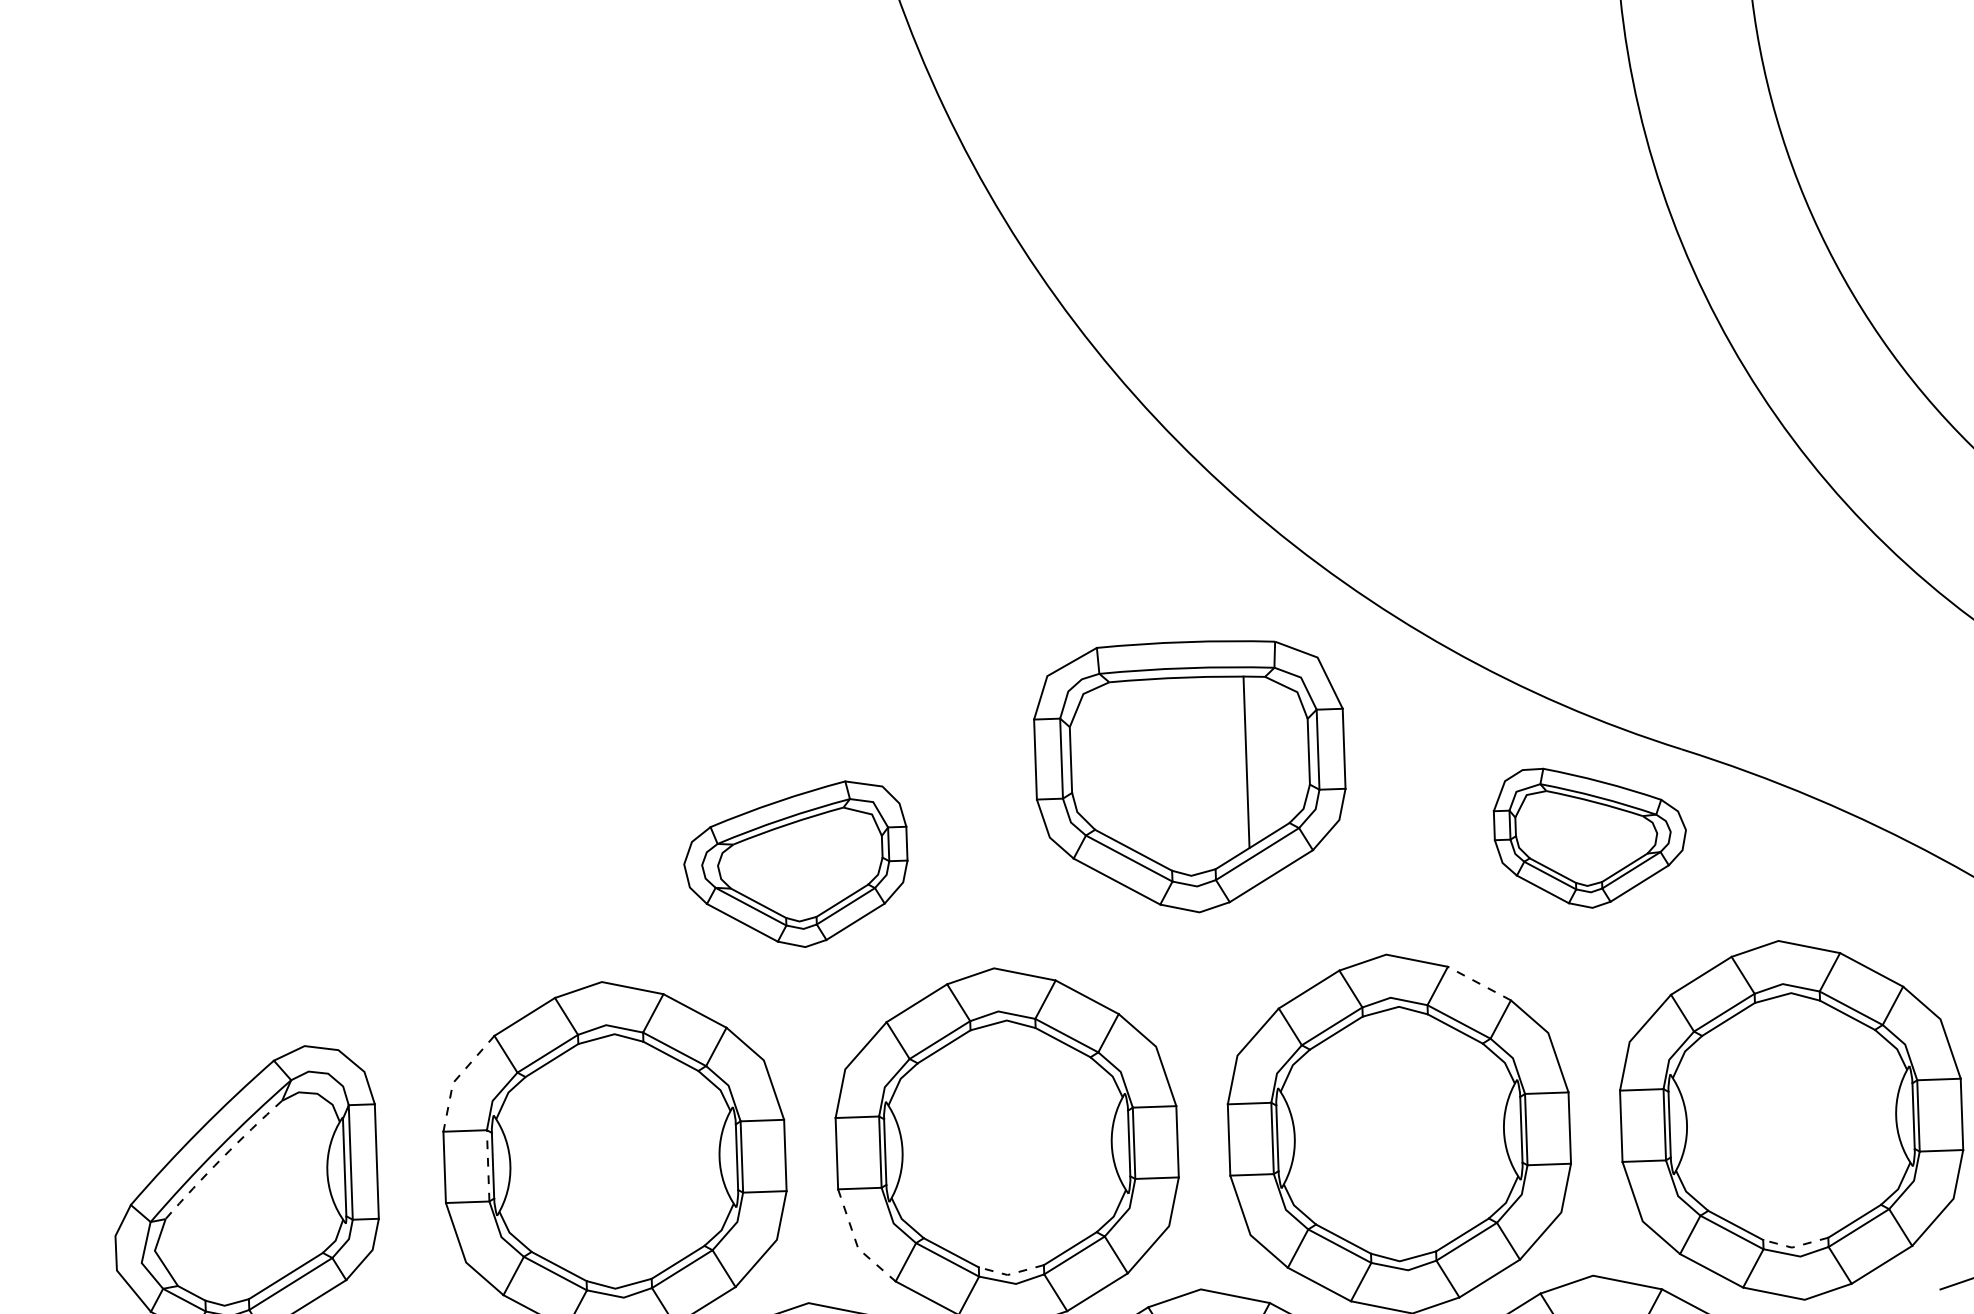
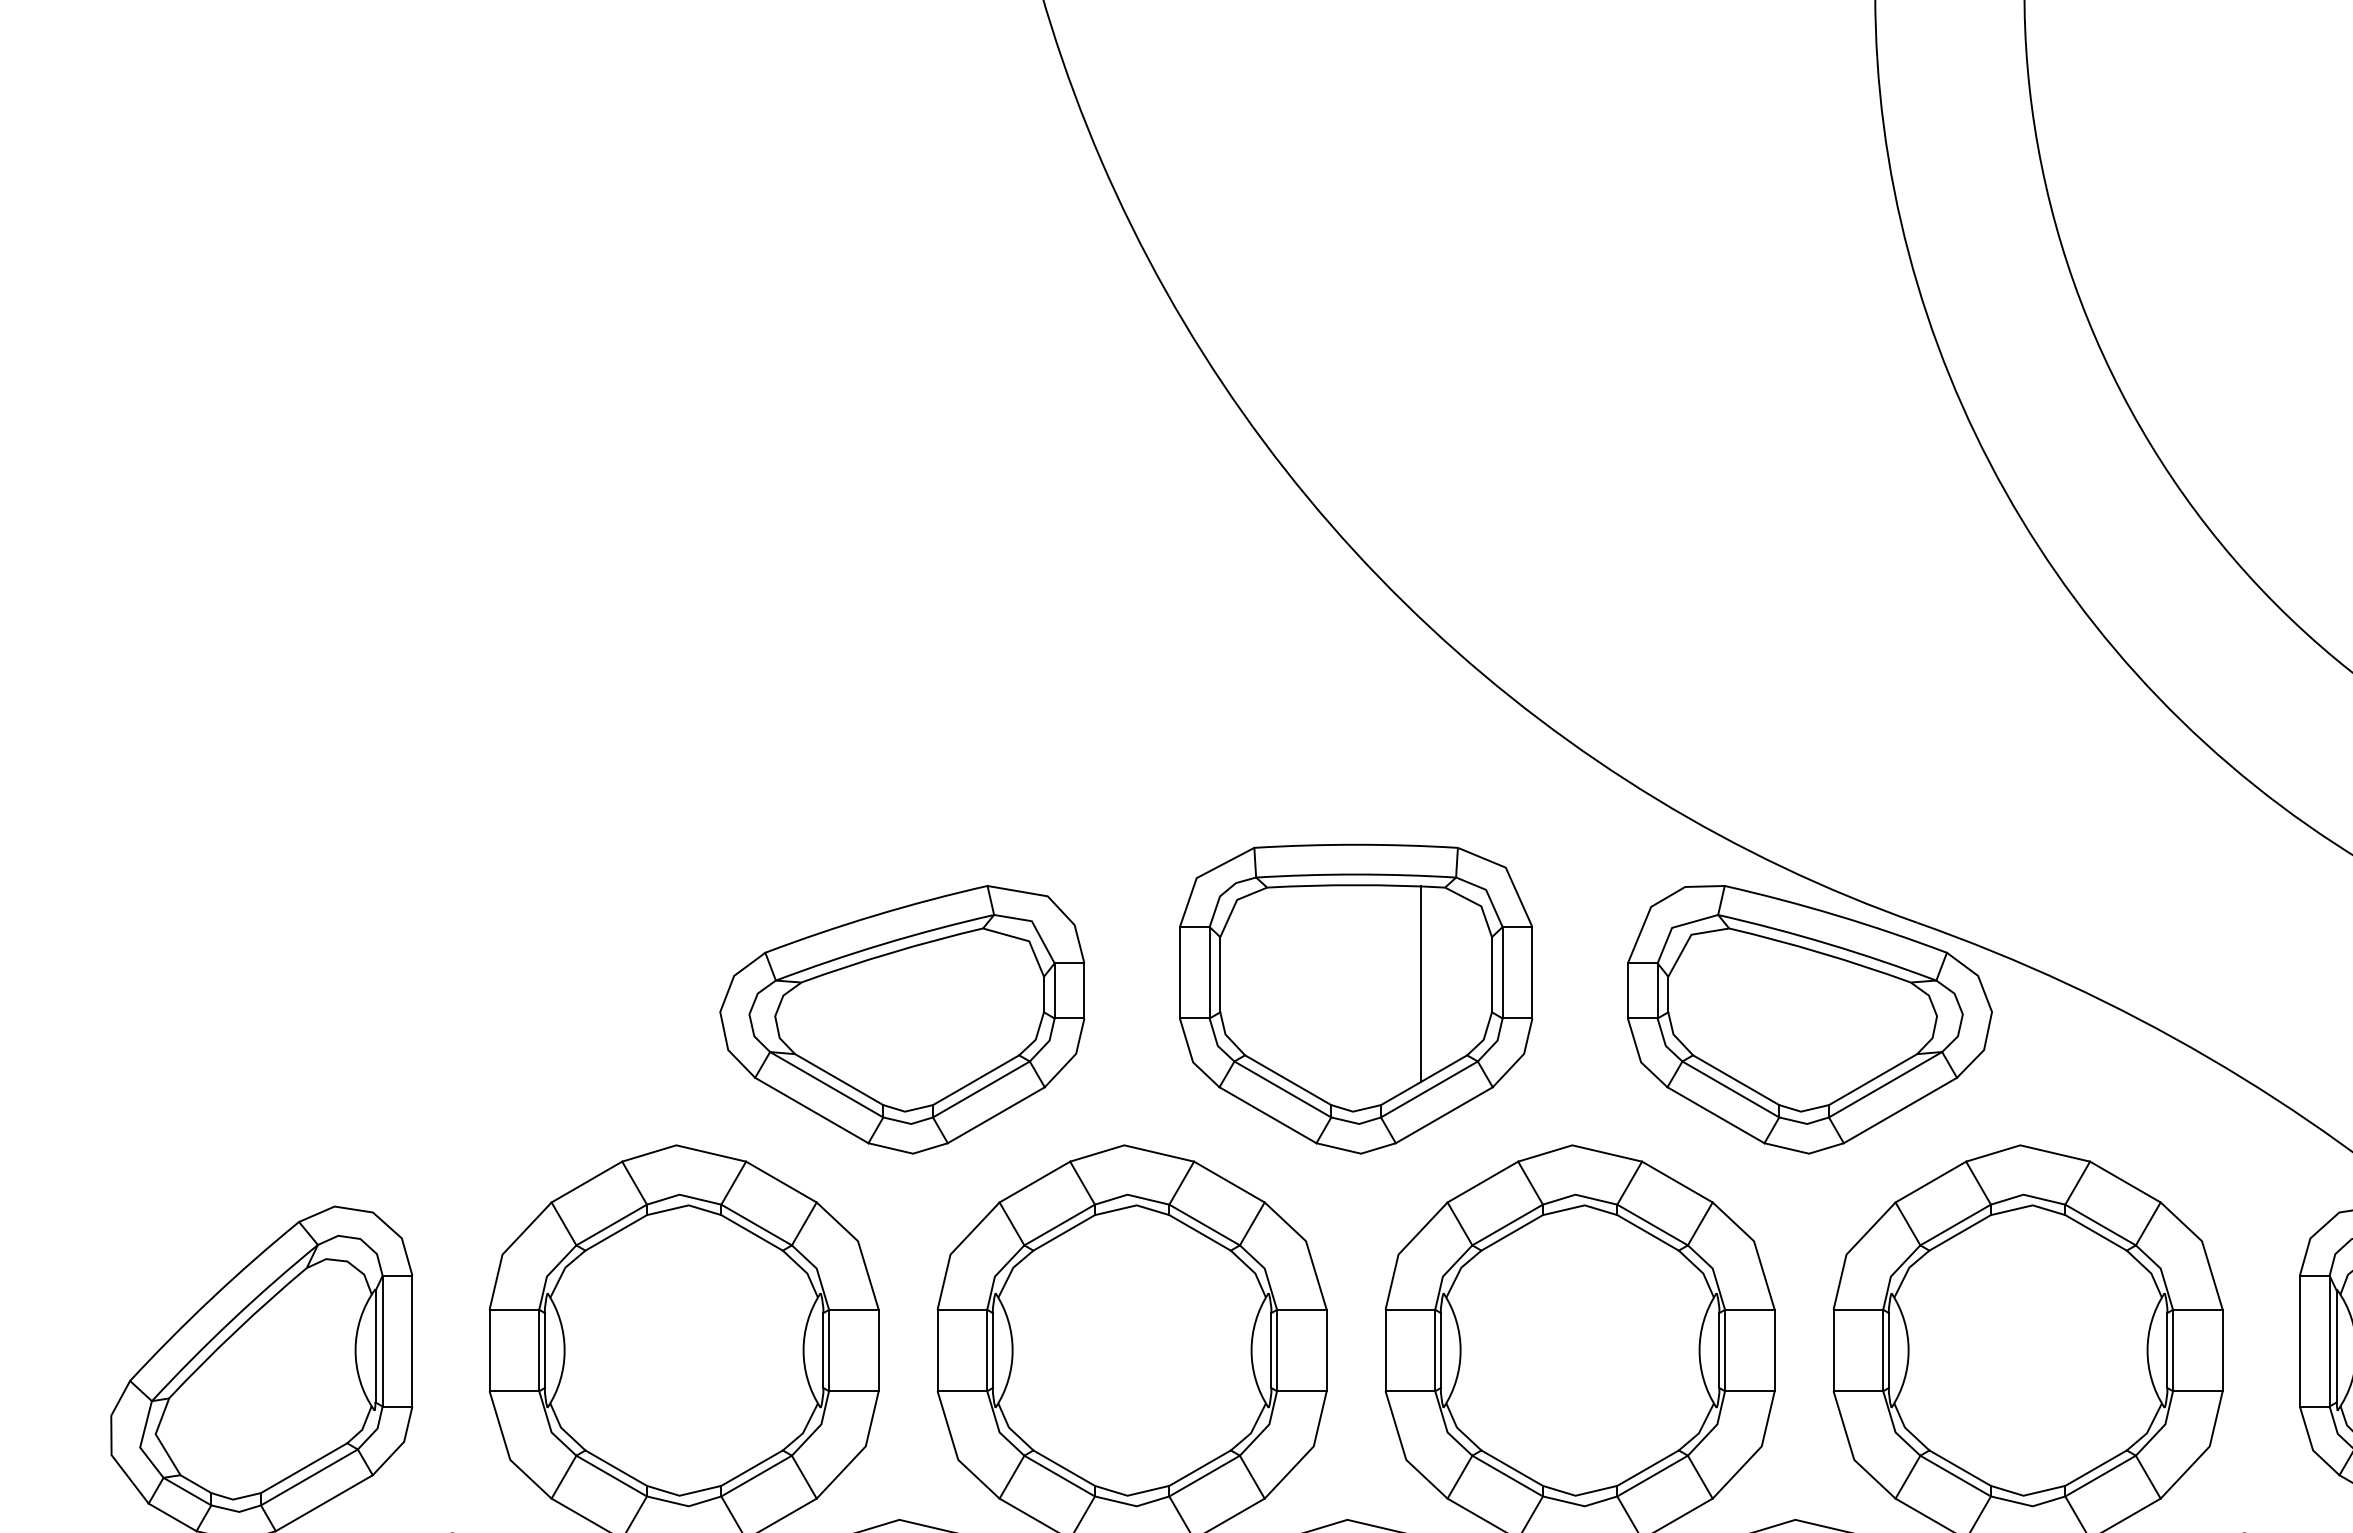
part: (1190, 776) -> (1356, 998), moved
part: (1590, 837) -> (1809, 1019), size x1.67
part: (796, 864) -> (902, 1019), size x1.43
line: (1479, 983) -> (1677, 1182), dashed -> solid
line: (457, 1078) -> (507, 1249), dashed -> solid
arc: (222, 1158) -> (236, 1331), dashed -> solid
line: (488, 1165) -> (539, 1350), dashed -> solid
line: (856, 1243) -> (956, 1453), dashed -> solid
line: (1794, 1247) -> (2026, 1495), dashed -> solid
line: (1010, 1274) -> (1130, 1495), dashed -> solid

